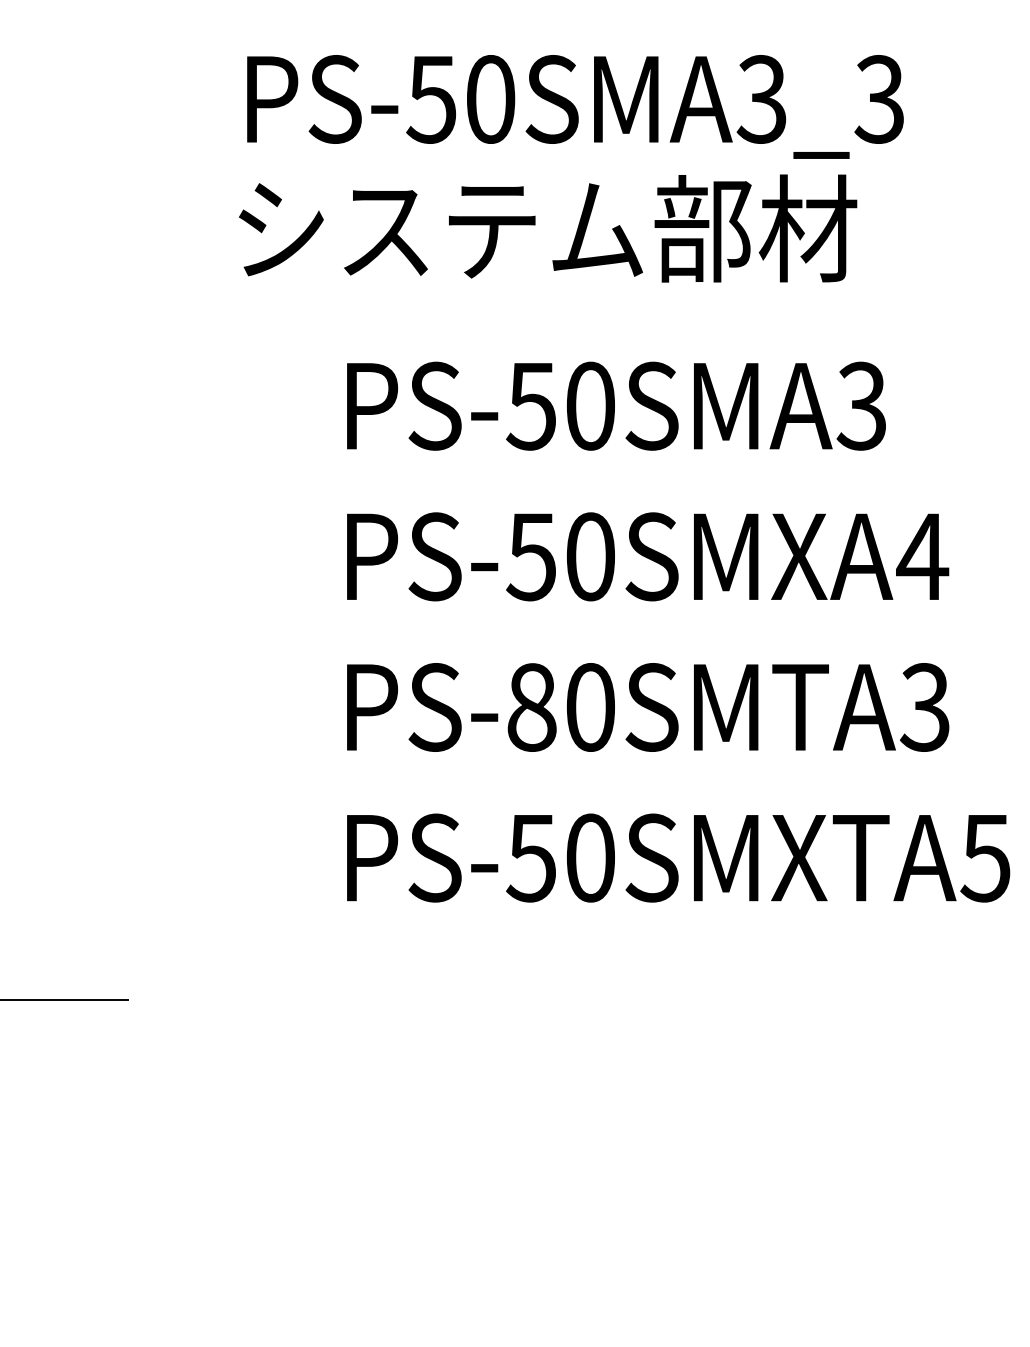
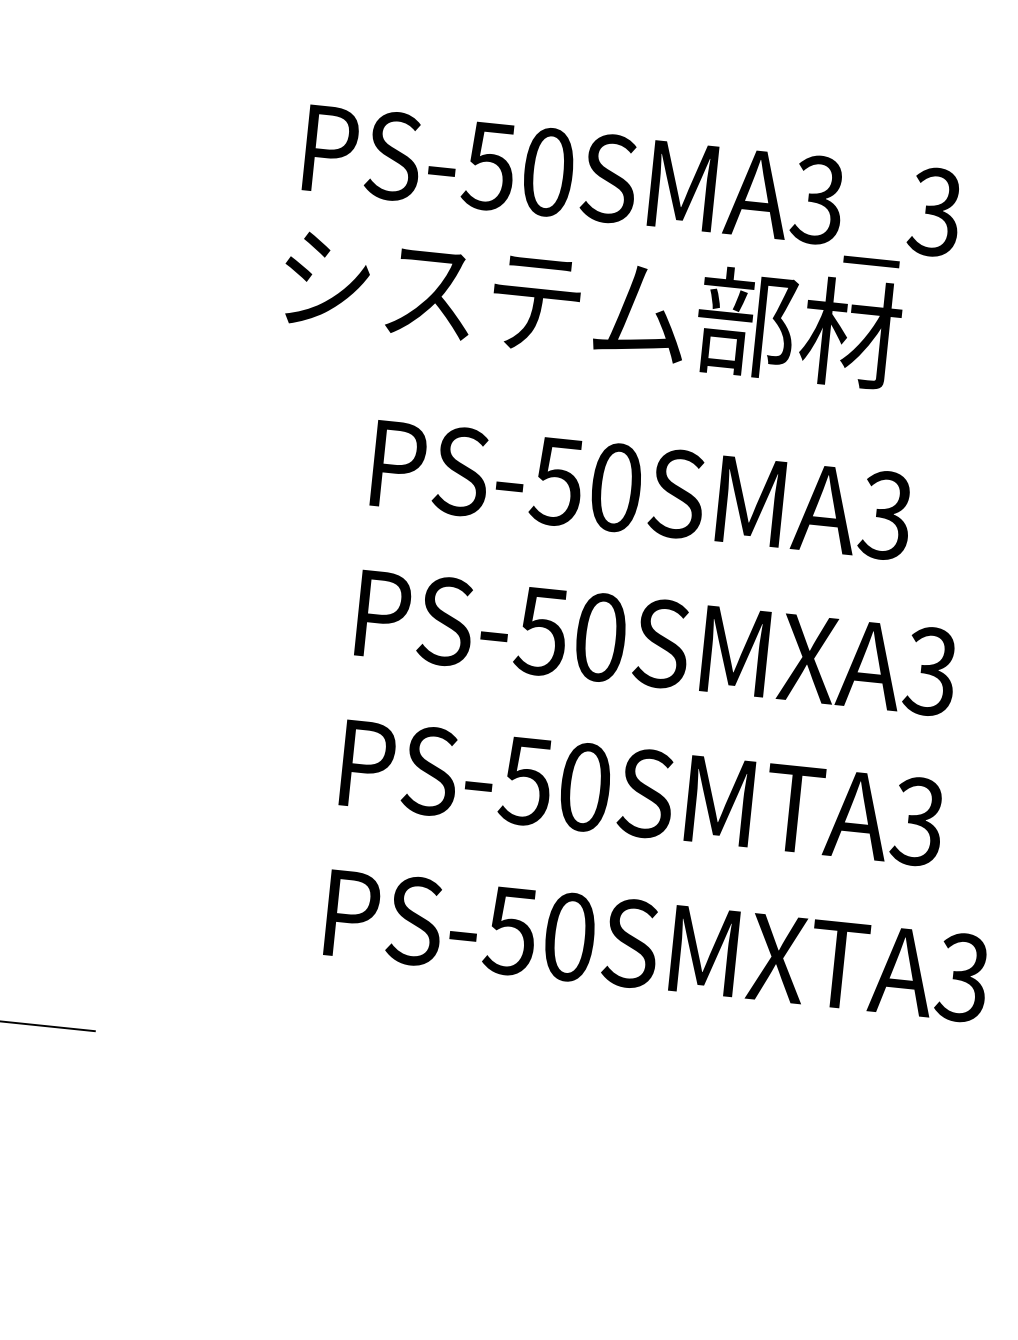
text: (922, 556) -> (930, 671), PS-50SMXA4 -> PS-50SMXA3
text: (531, 707) -> (526, 781), PS-80SMTA3 -> PS-50SMTA3
text: (985, 857) -> (962, 977), PS-50SMXTA5 -> PS-50SMXTA3

